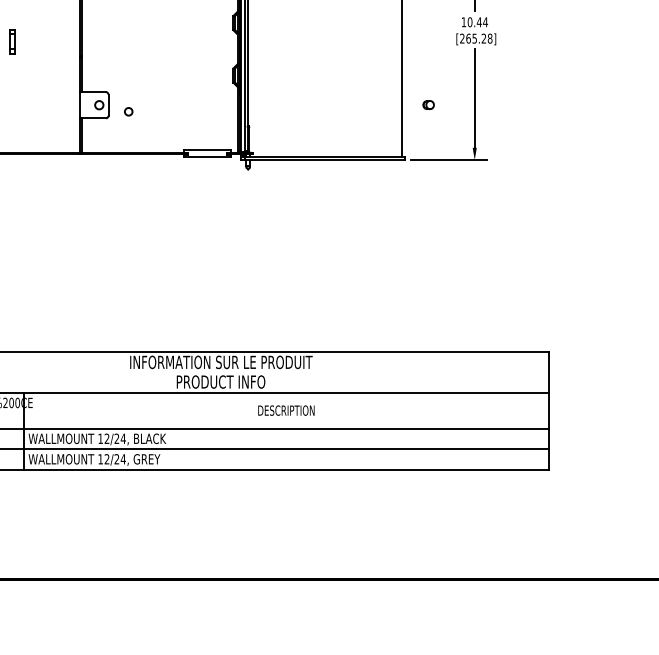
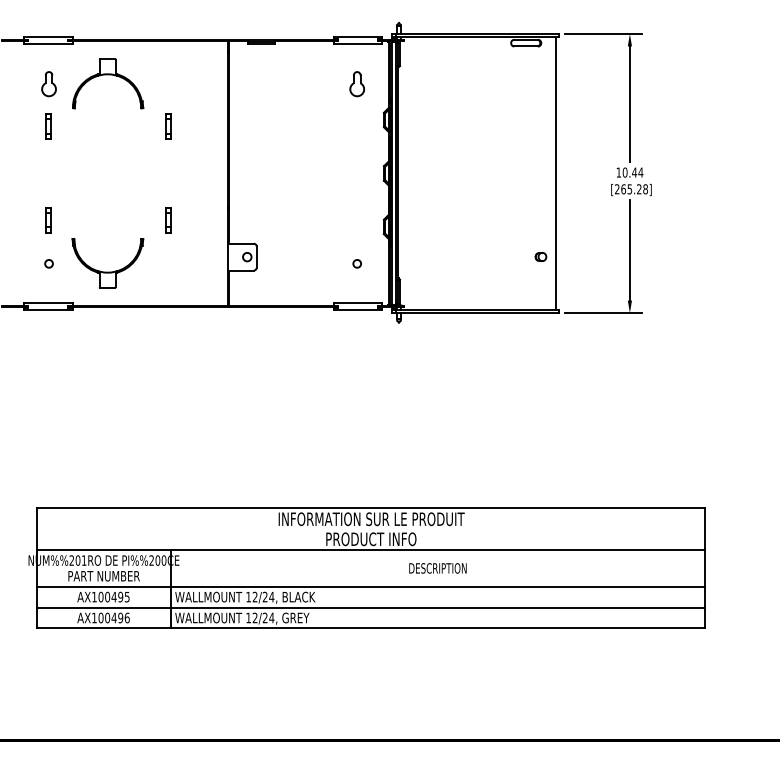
part: (12, 41) -> (168, 220), moved
part: (428, 104) -> (540, 256), moved
circle: (127, 111) -> (356, 263), moved

